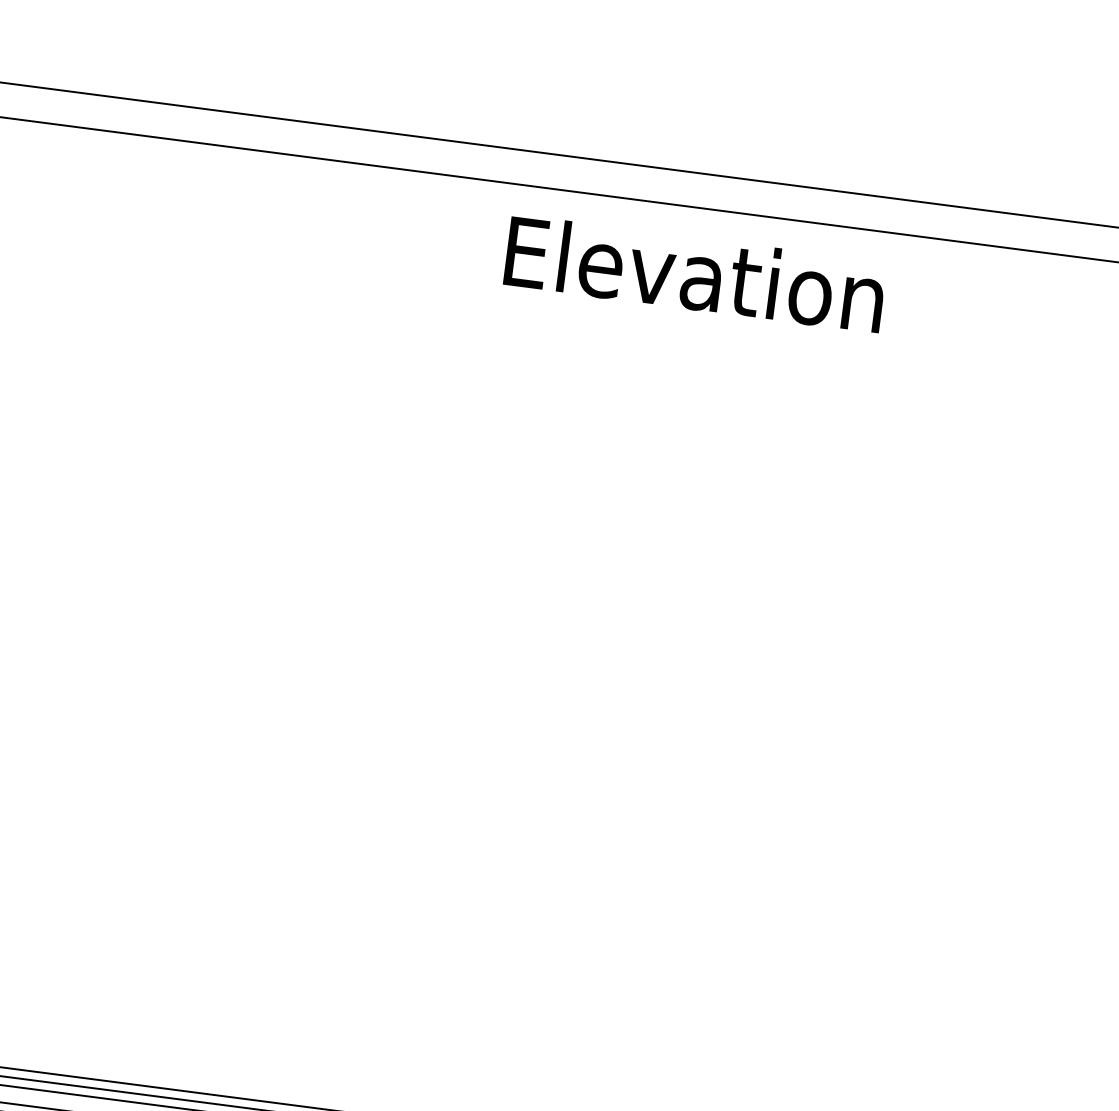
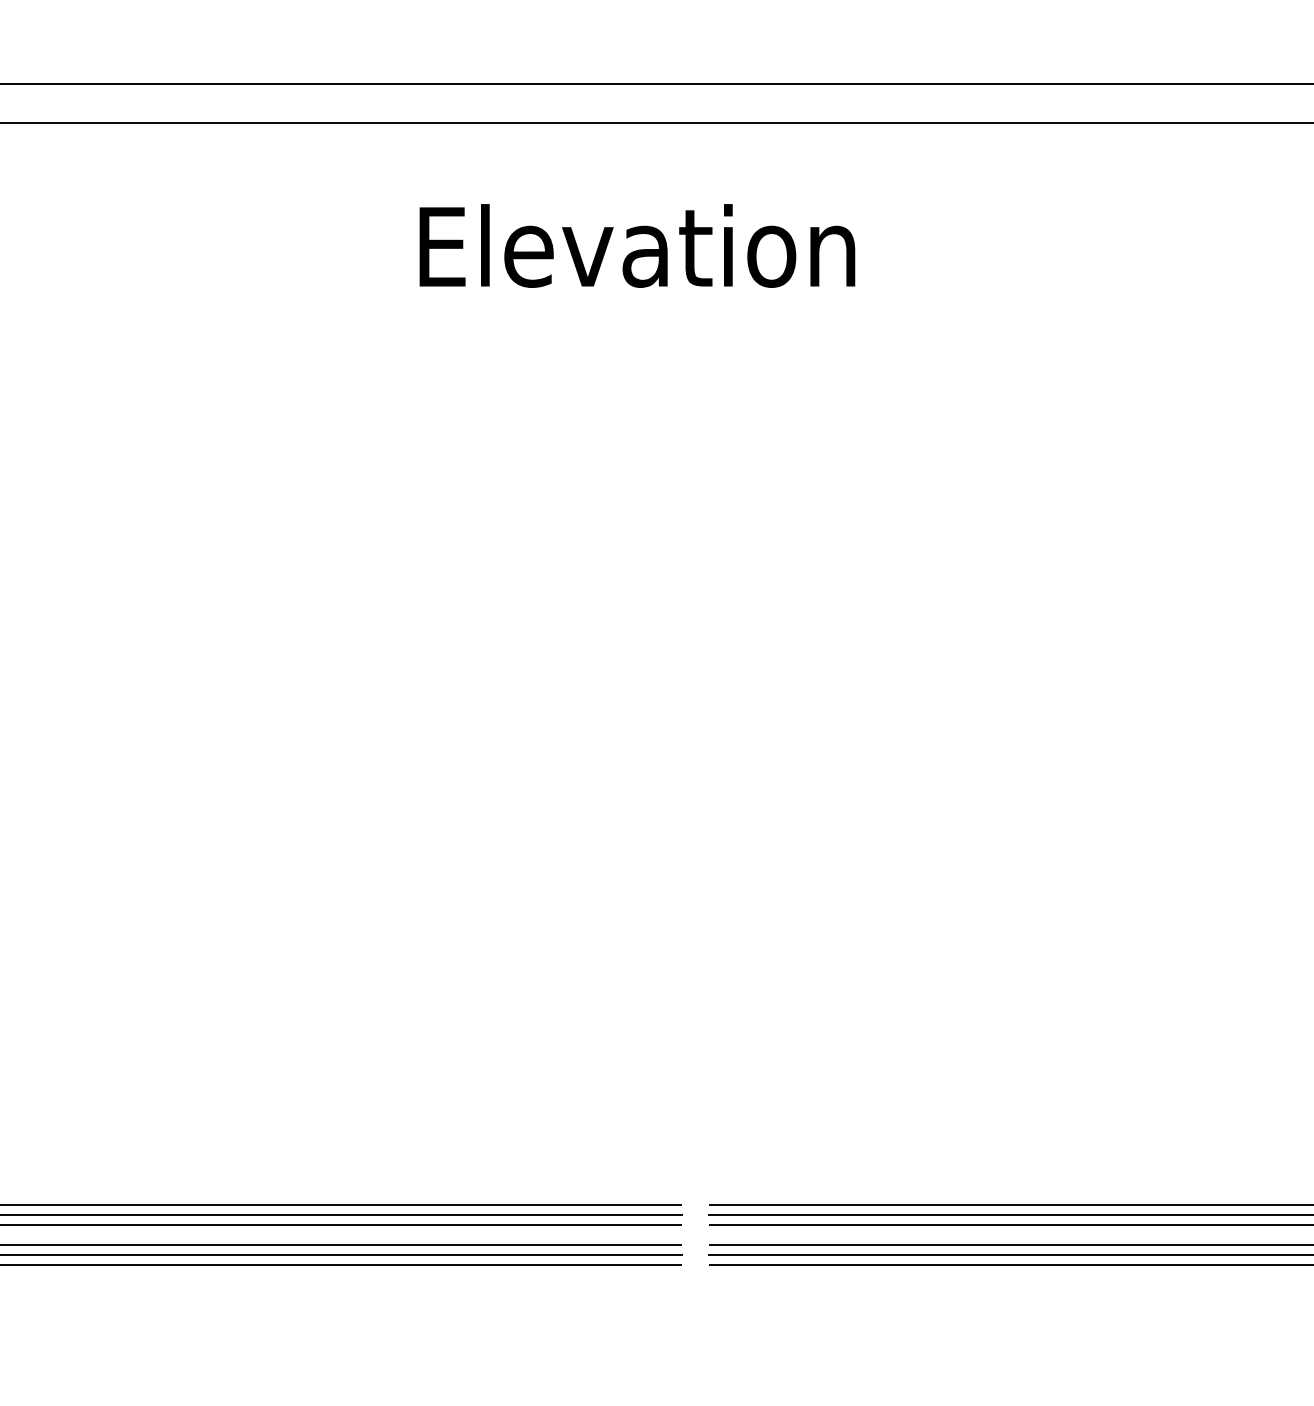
text: (695, 273) -> (637, 245), moved

